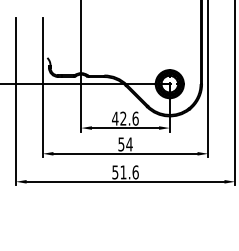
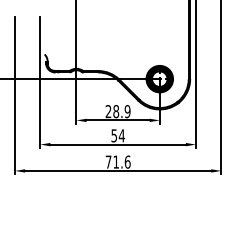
text: (124, 118) -> (117, 111), 42.6 -> 28.9
text: (115, 171) -> (108, 161), 51.6 -> 71.6

